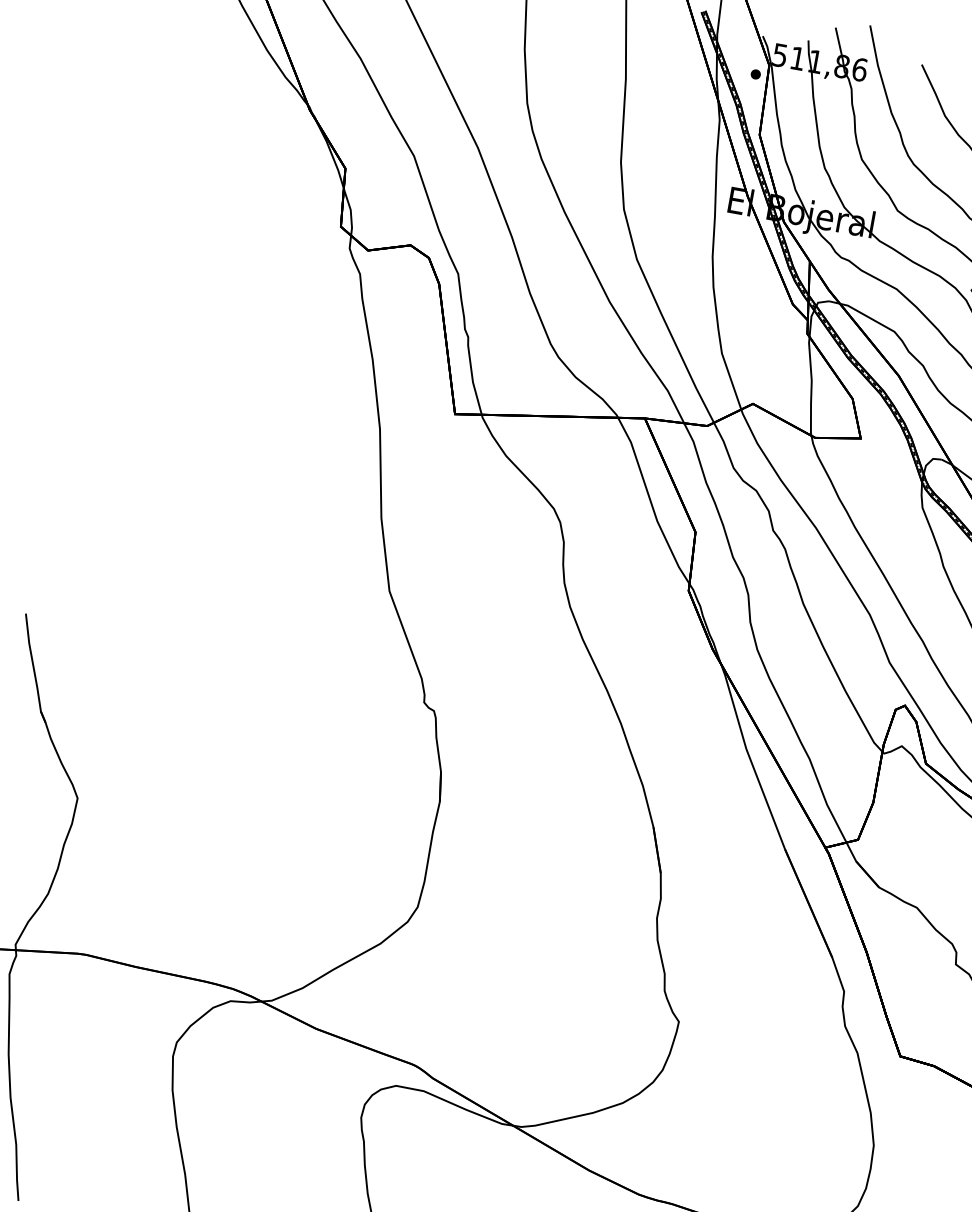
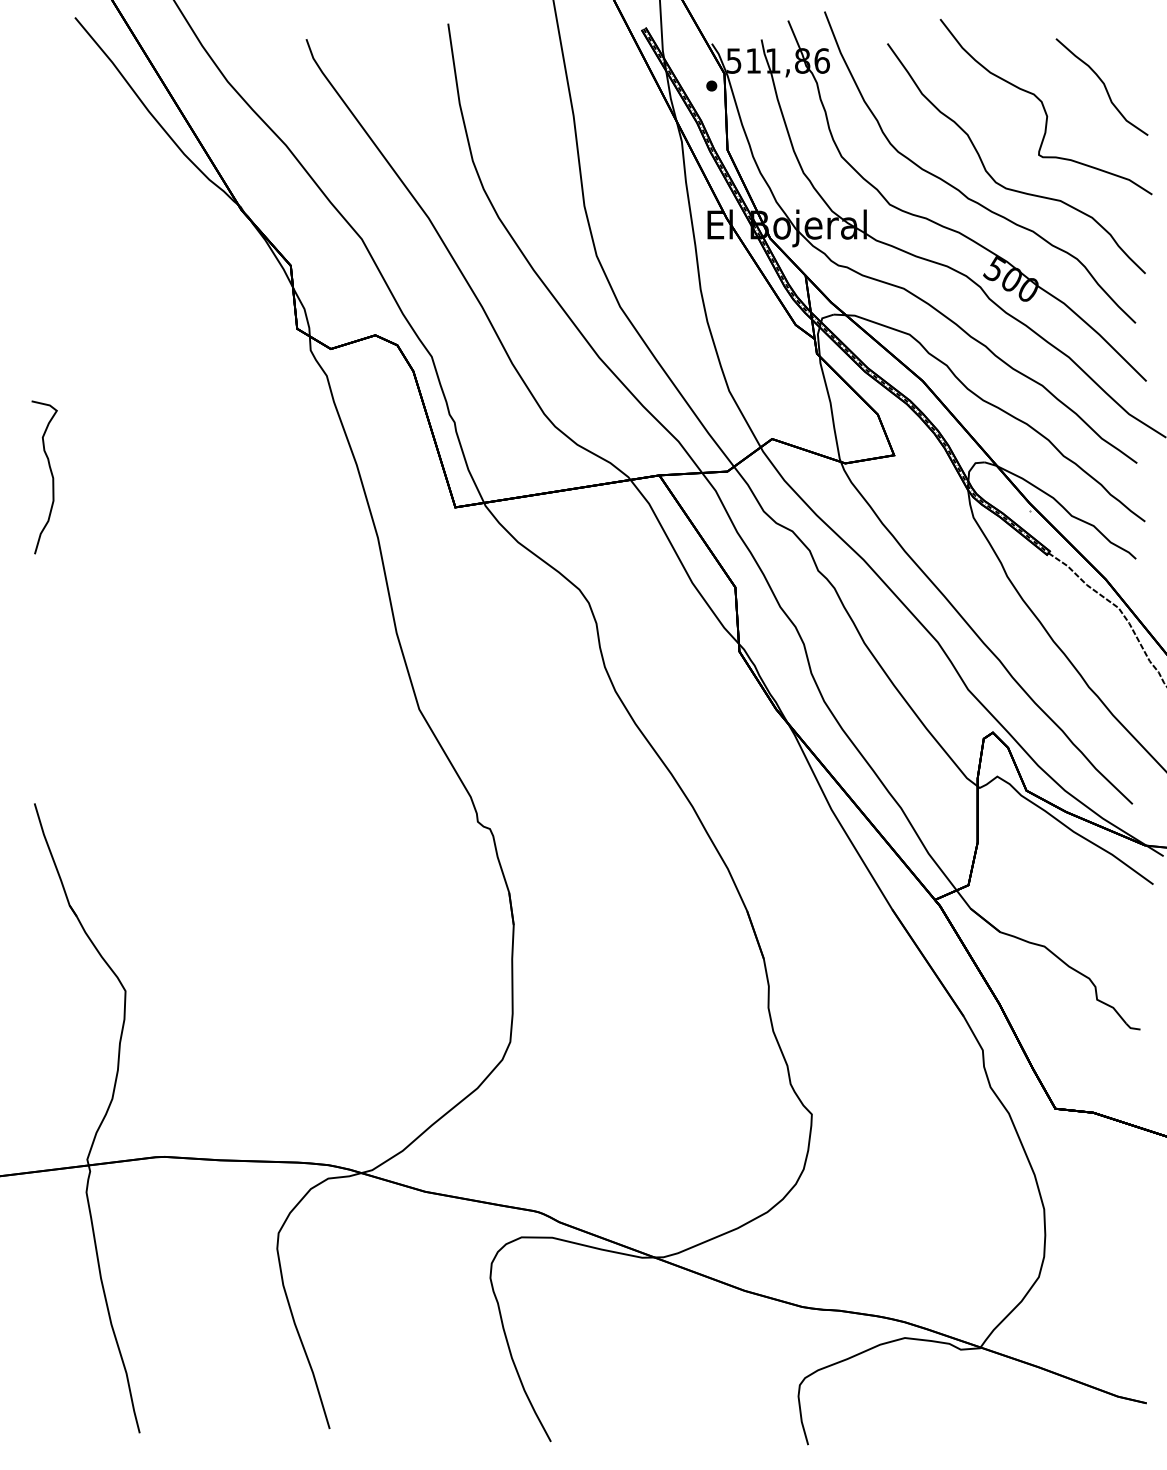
curve: (94, 320) -> (51, 476), added

